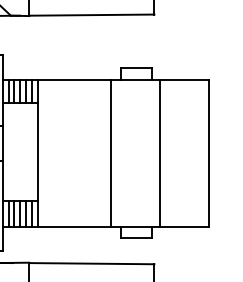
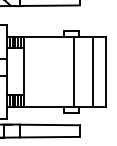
line: (112, 152) -> (74, 71), moved
line: (160, 152) -> (92, 71), moved

